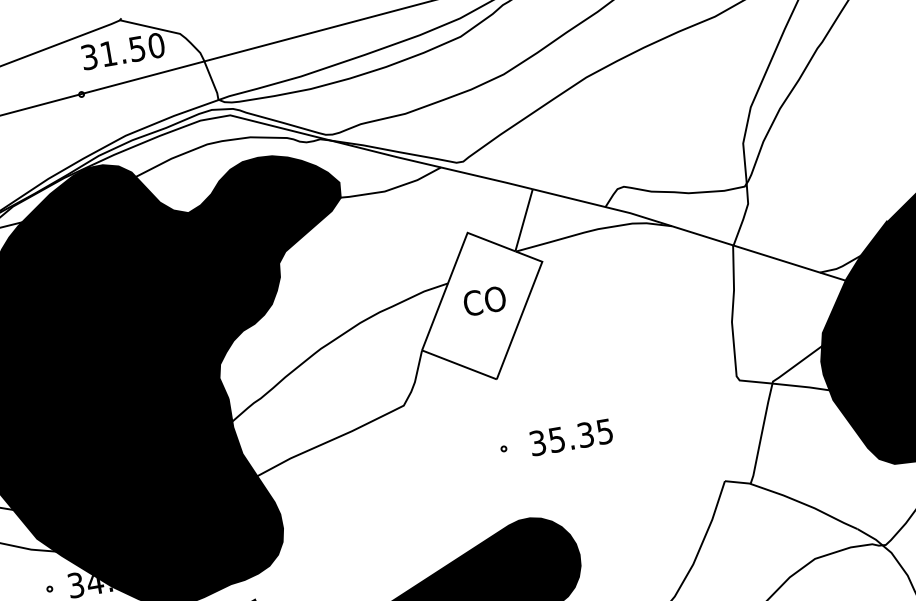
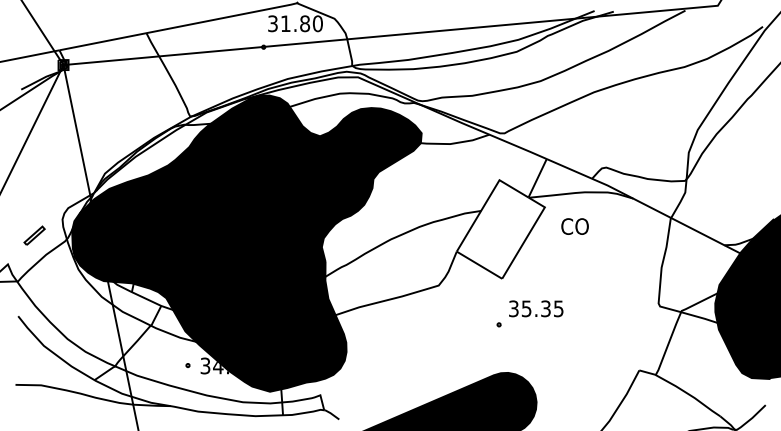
text: (137, 48) -> (305, 23), 31.50 -> 31.80
text: (483, 301) -> (574, 226), moved
text: (571, 436) -> (536, 308), moved

